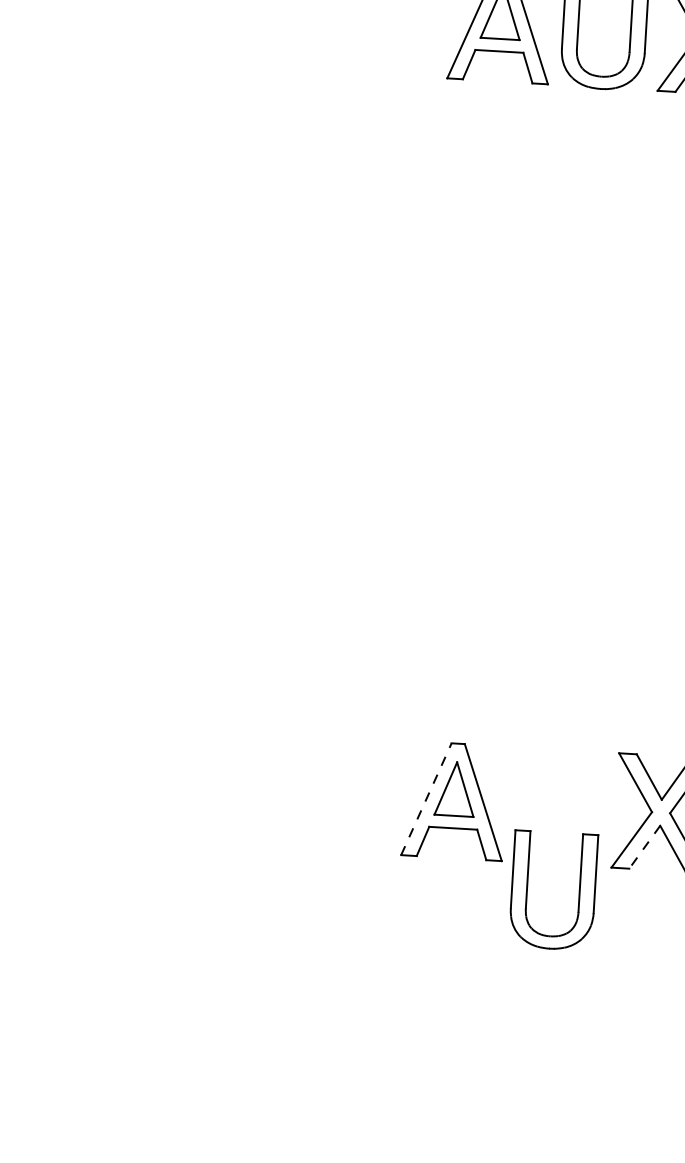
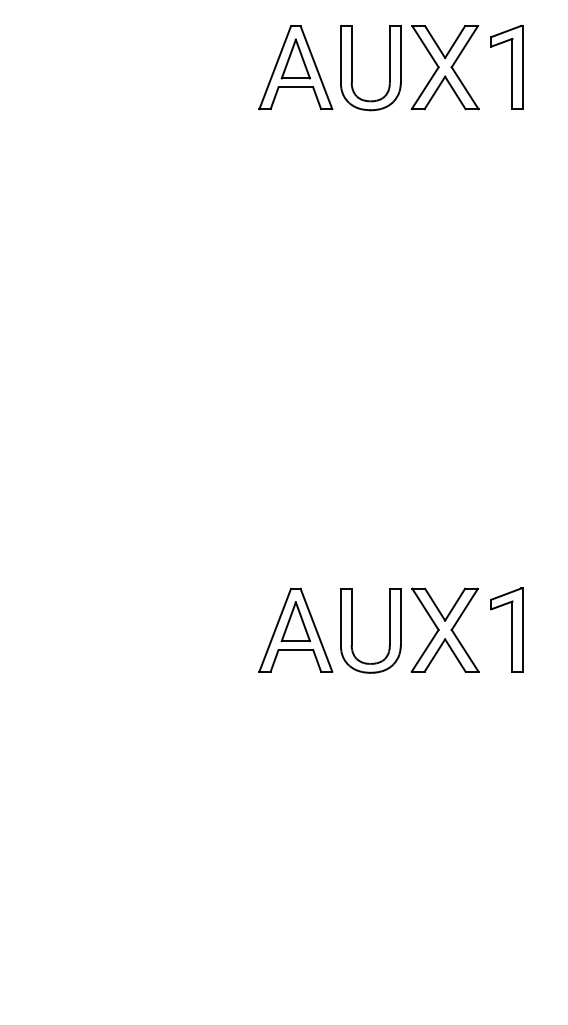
line: (426, 798) -> (275, 629), dashed -> solid
line: (644, 847) -> (434, 655), dashed -> solid
part: (528, 888) -> (352, 630), moved

